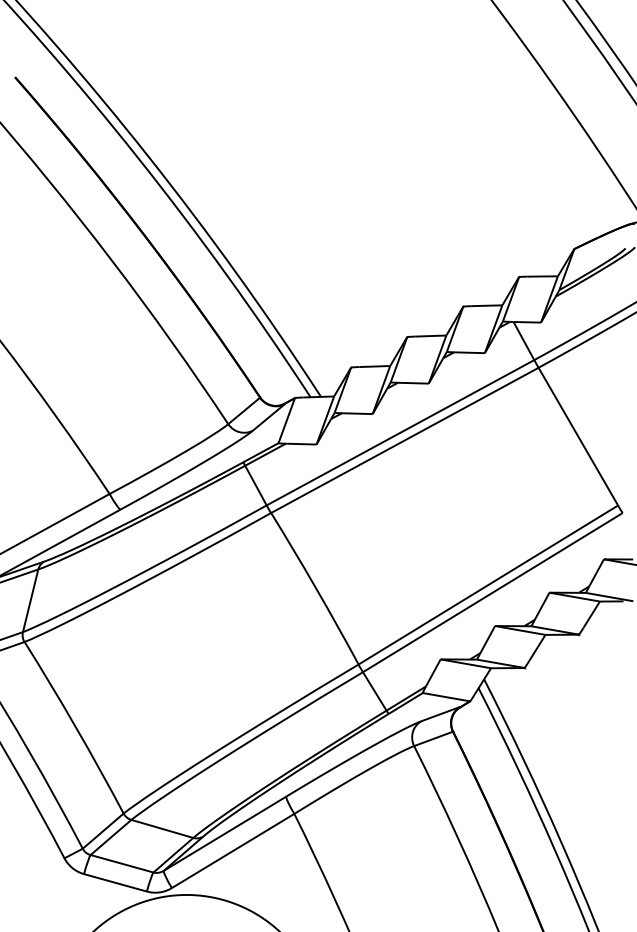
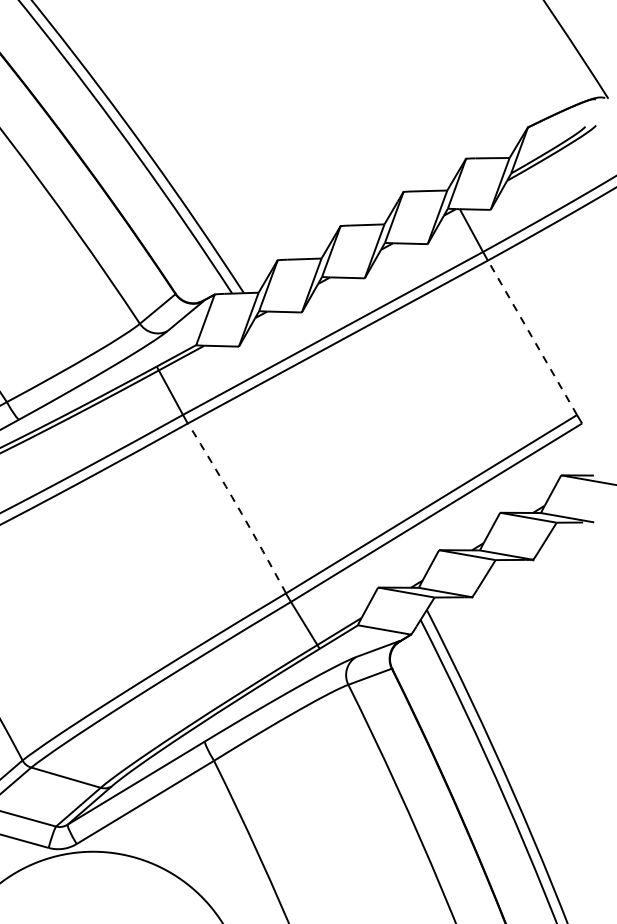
line: (578, 436) -> (532, 337), solid -> dashed
arc: (315, 588) -> (237, 508), solid -> dashed

